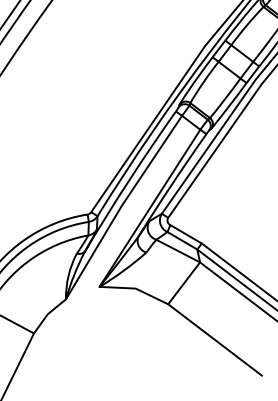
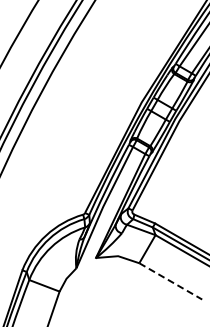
line: (216, 340) -> (171, 281), solid -> dashed

